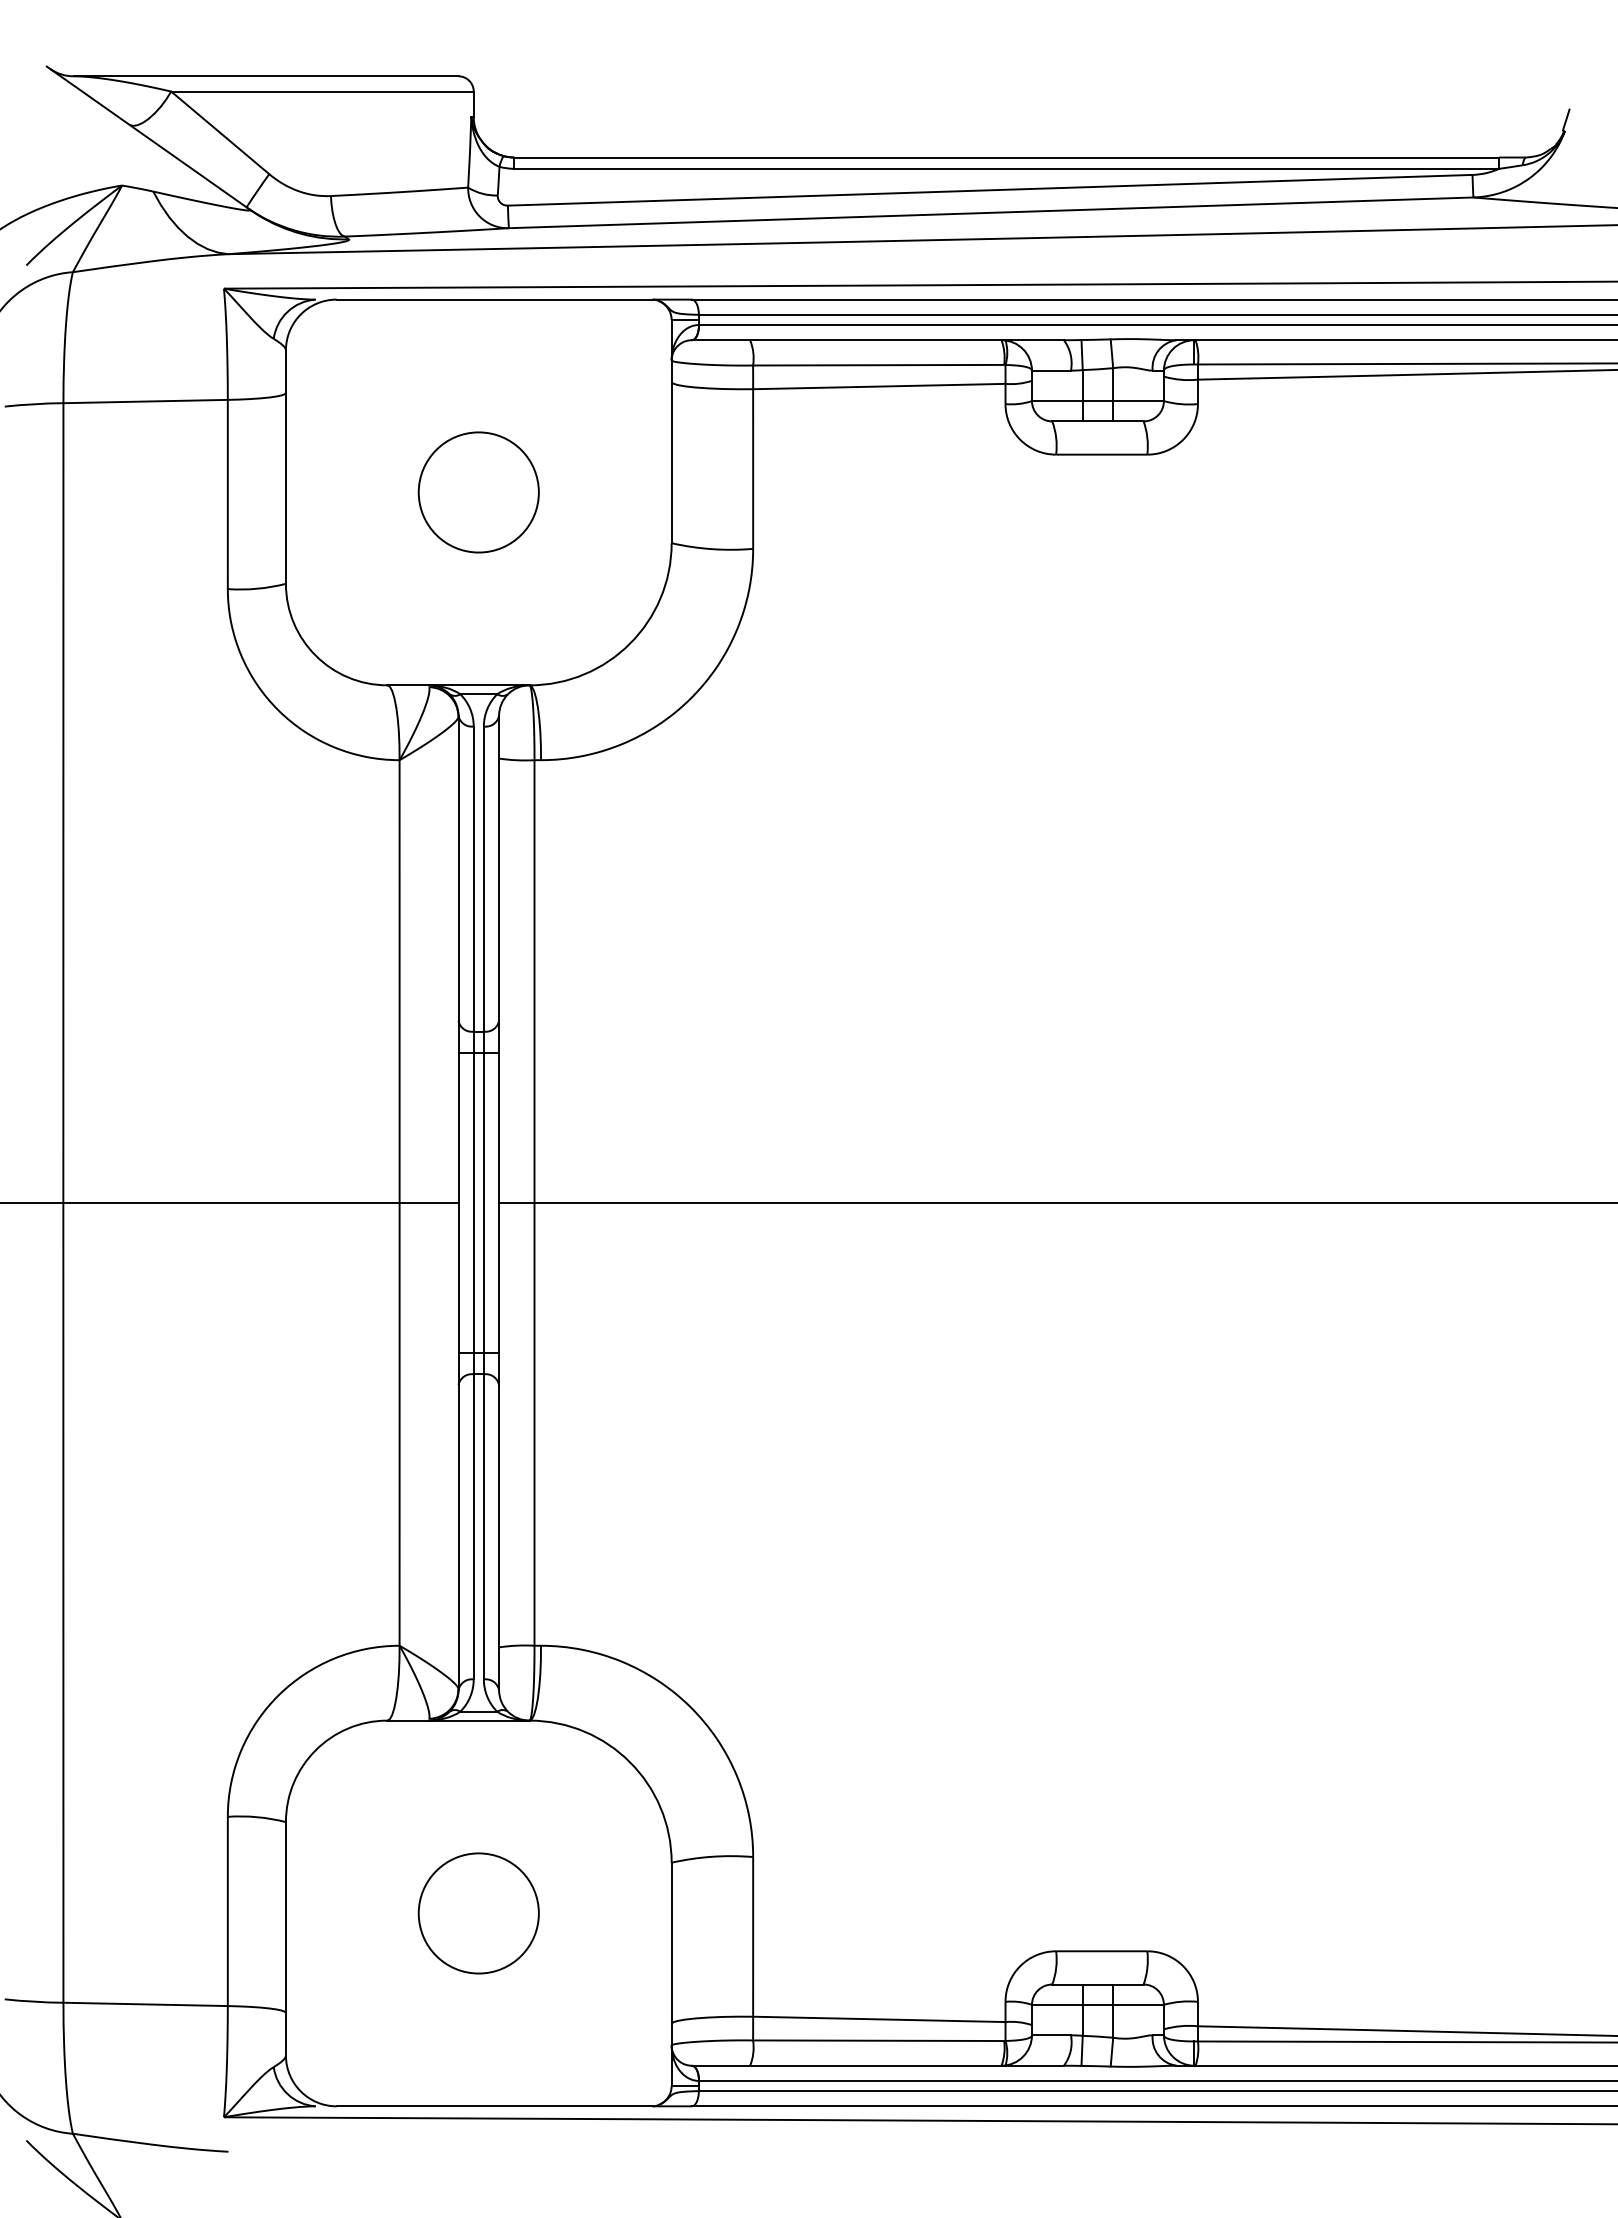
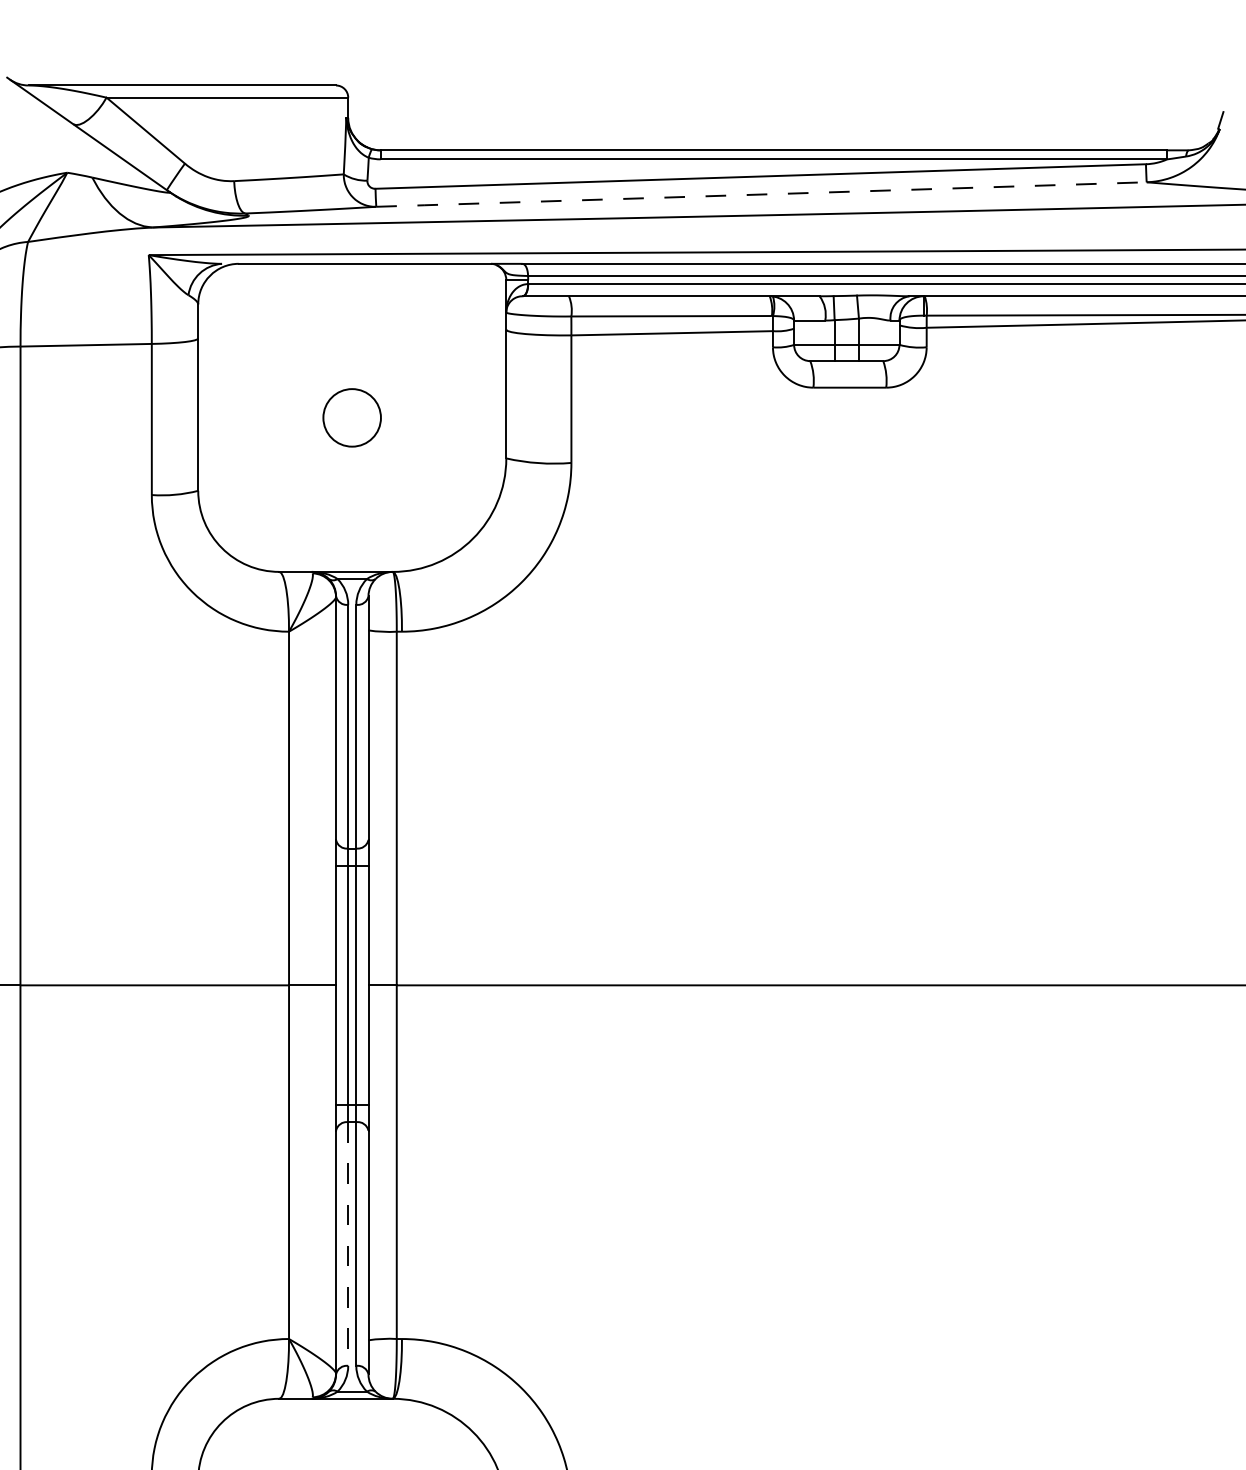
line: (990, 212) -> (760, 194), solid -> dashed
circle: (478, 492) -> (352, 417), size x0.6
line: (473, 1526) -> (348, 1243), solid -> dashed

